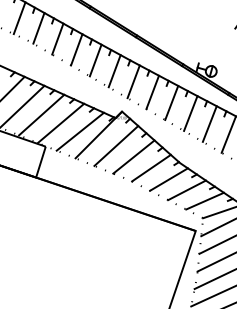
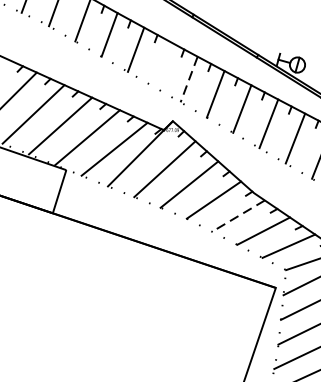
line: (114, 71) -> (162, 65), removed
line: (133, 82) -> (188, 80), solid -> dashed
line: (169, 179) -> (239, 215), solid -> dashed

